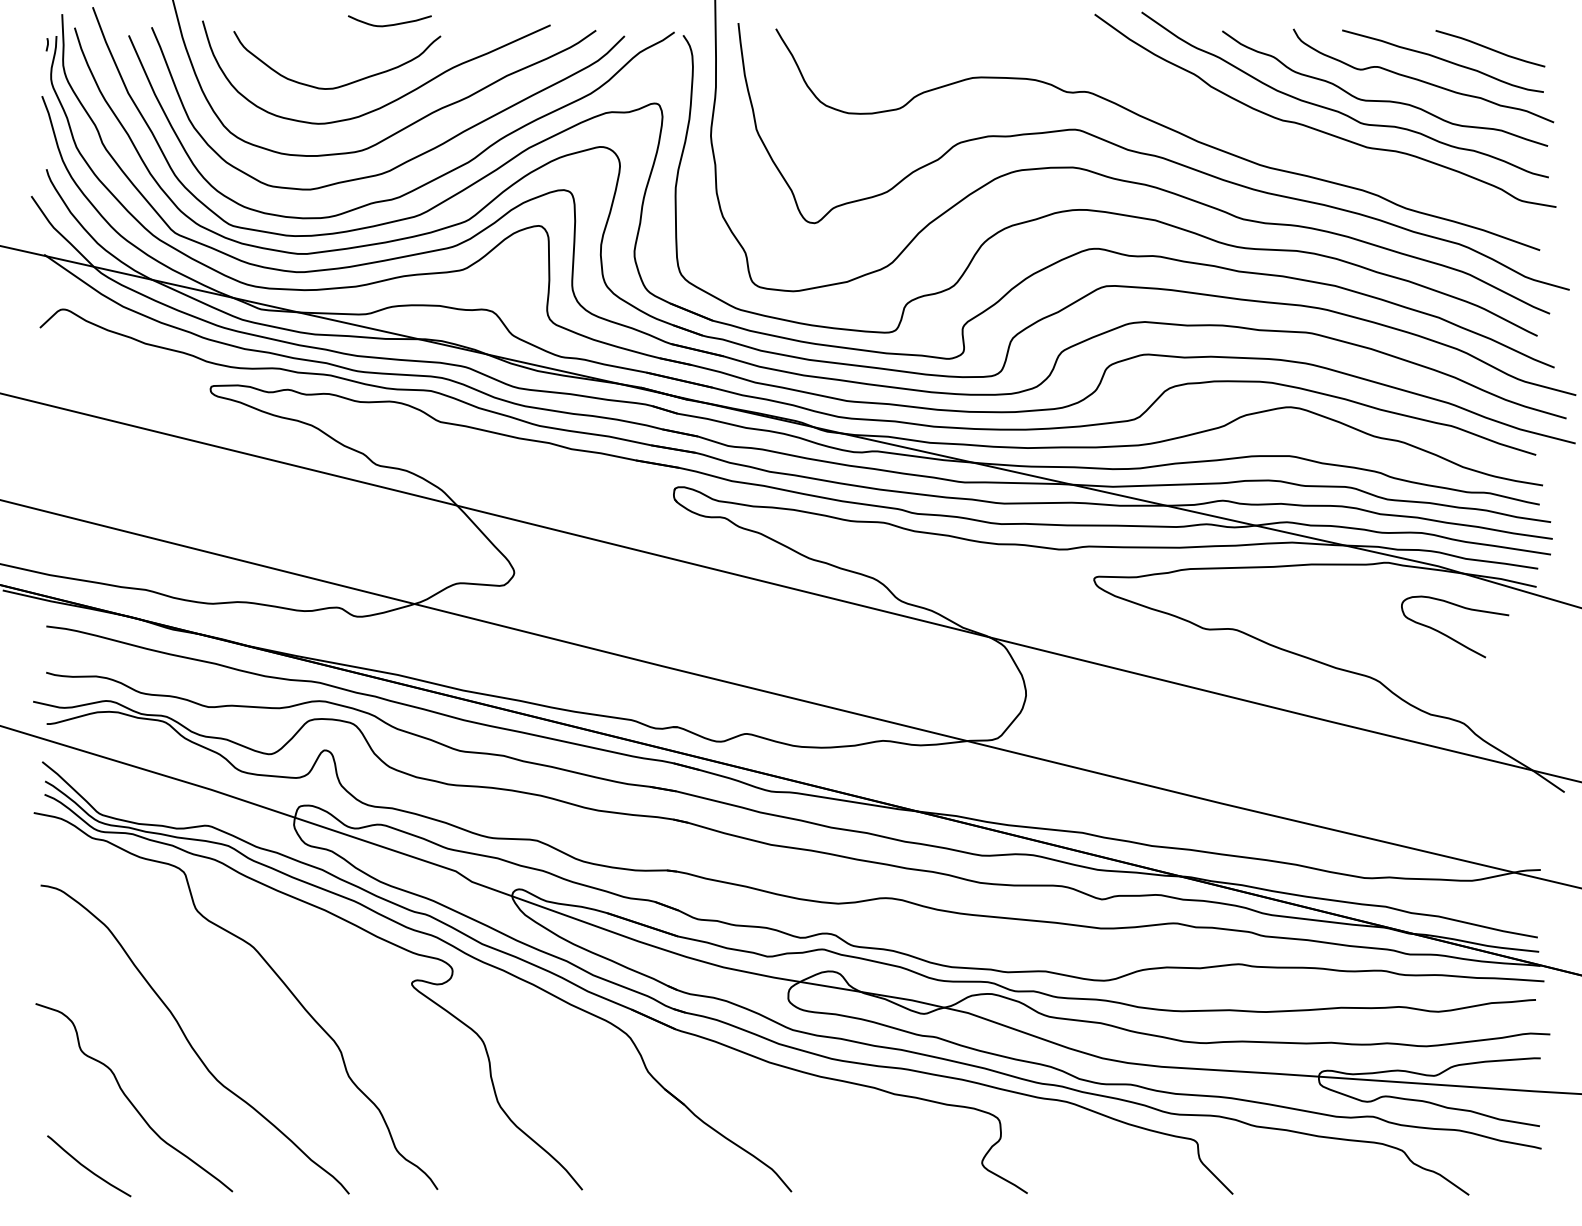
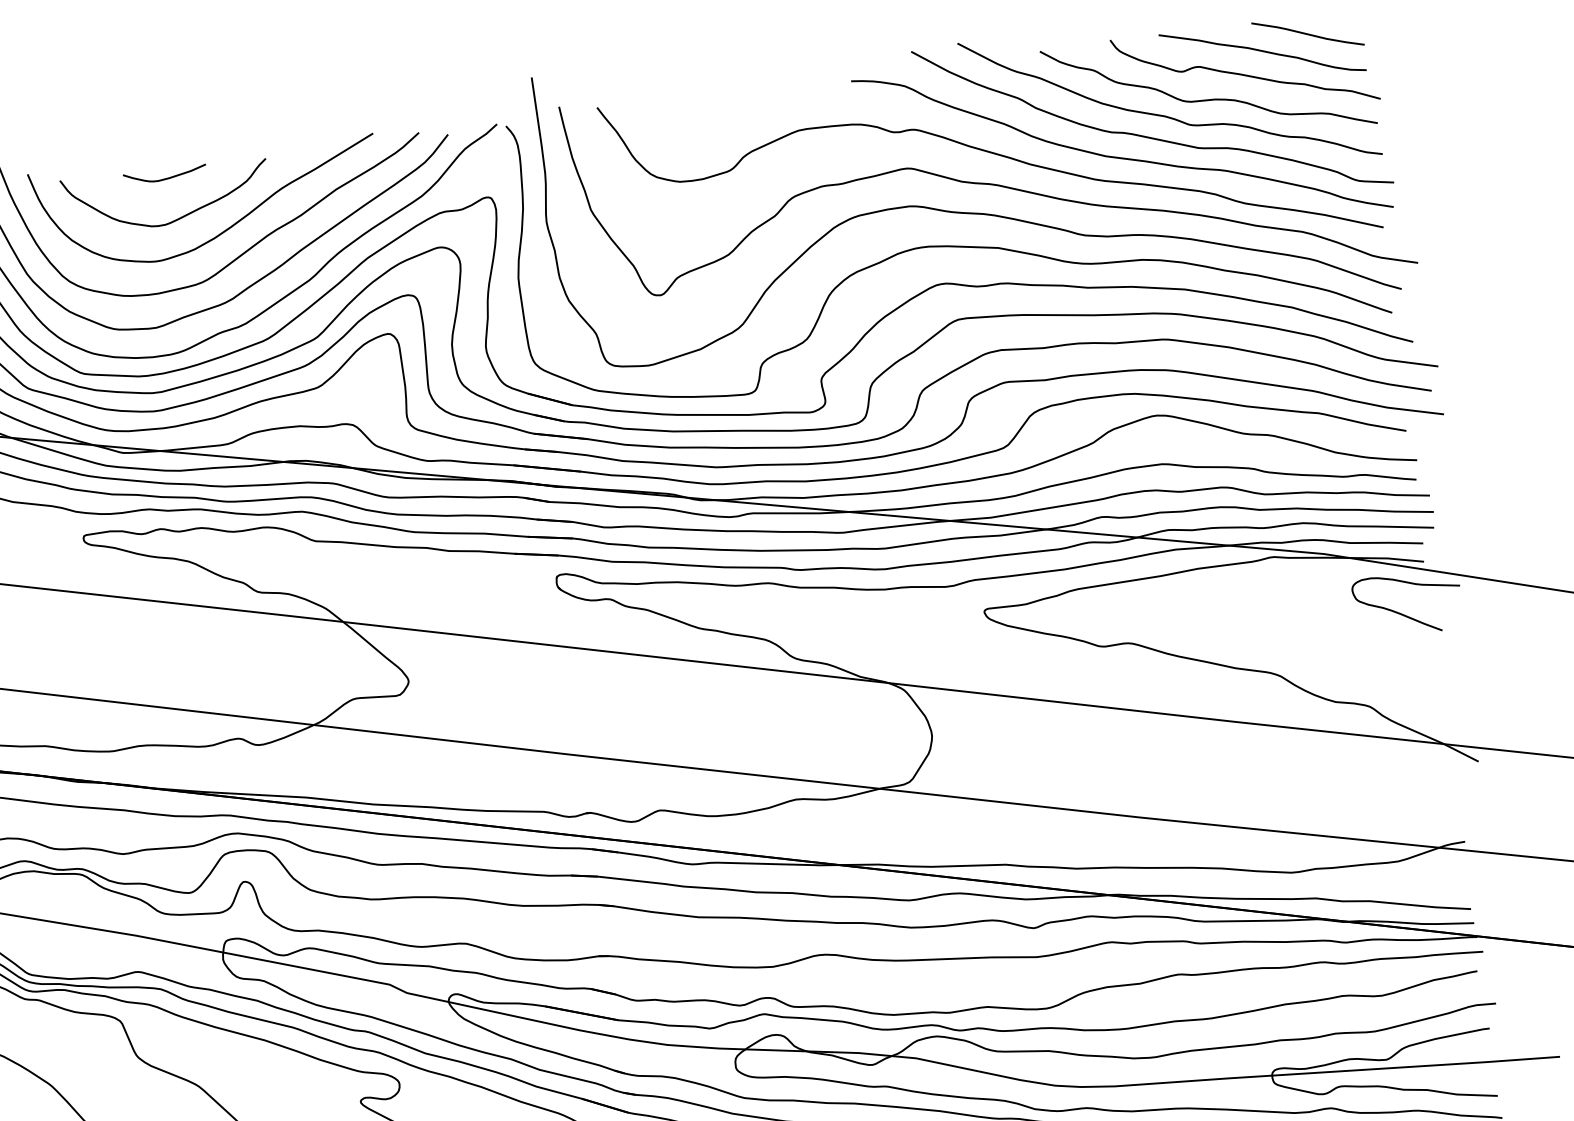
curve: (389, 24) -> (165, 178), moved
curve: (1286, 145) -> (1118, 156), added
curve: (1448, 635) -> (1402, 613), moved

